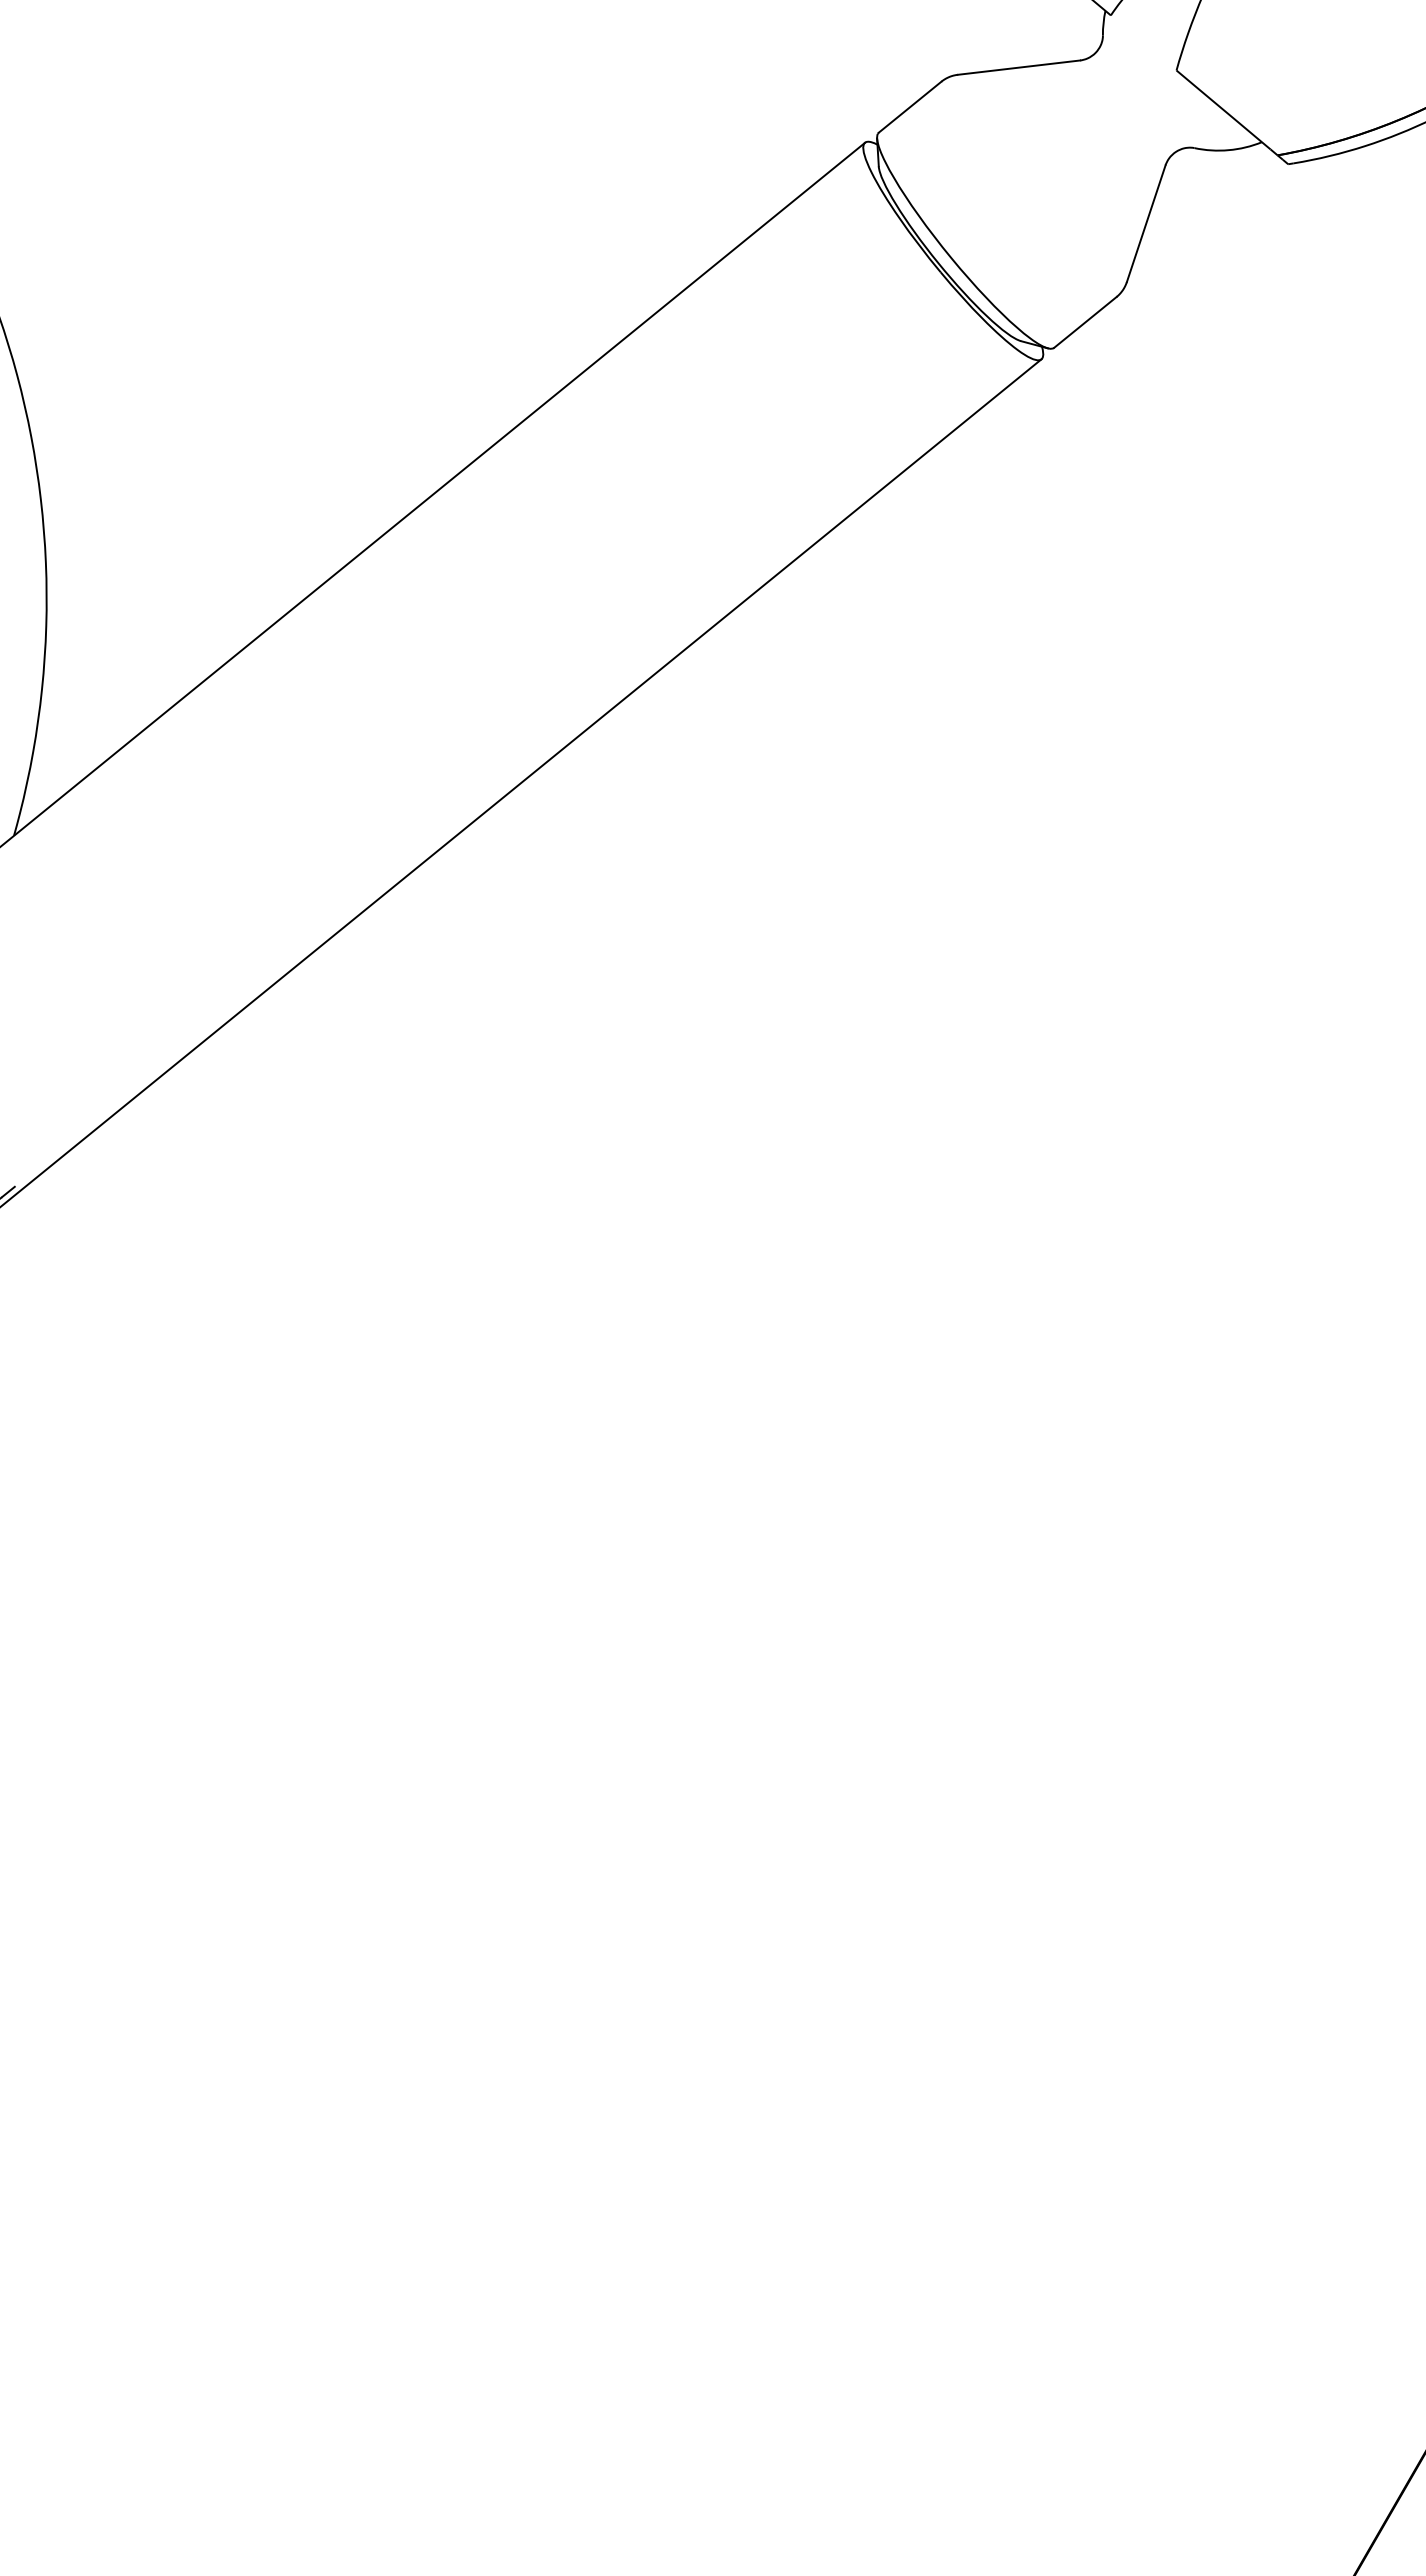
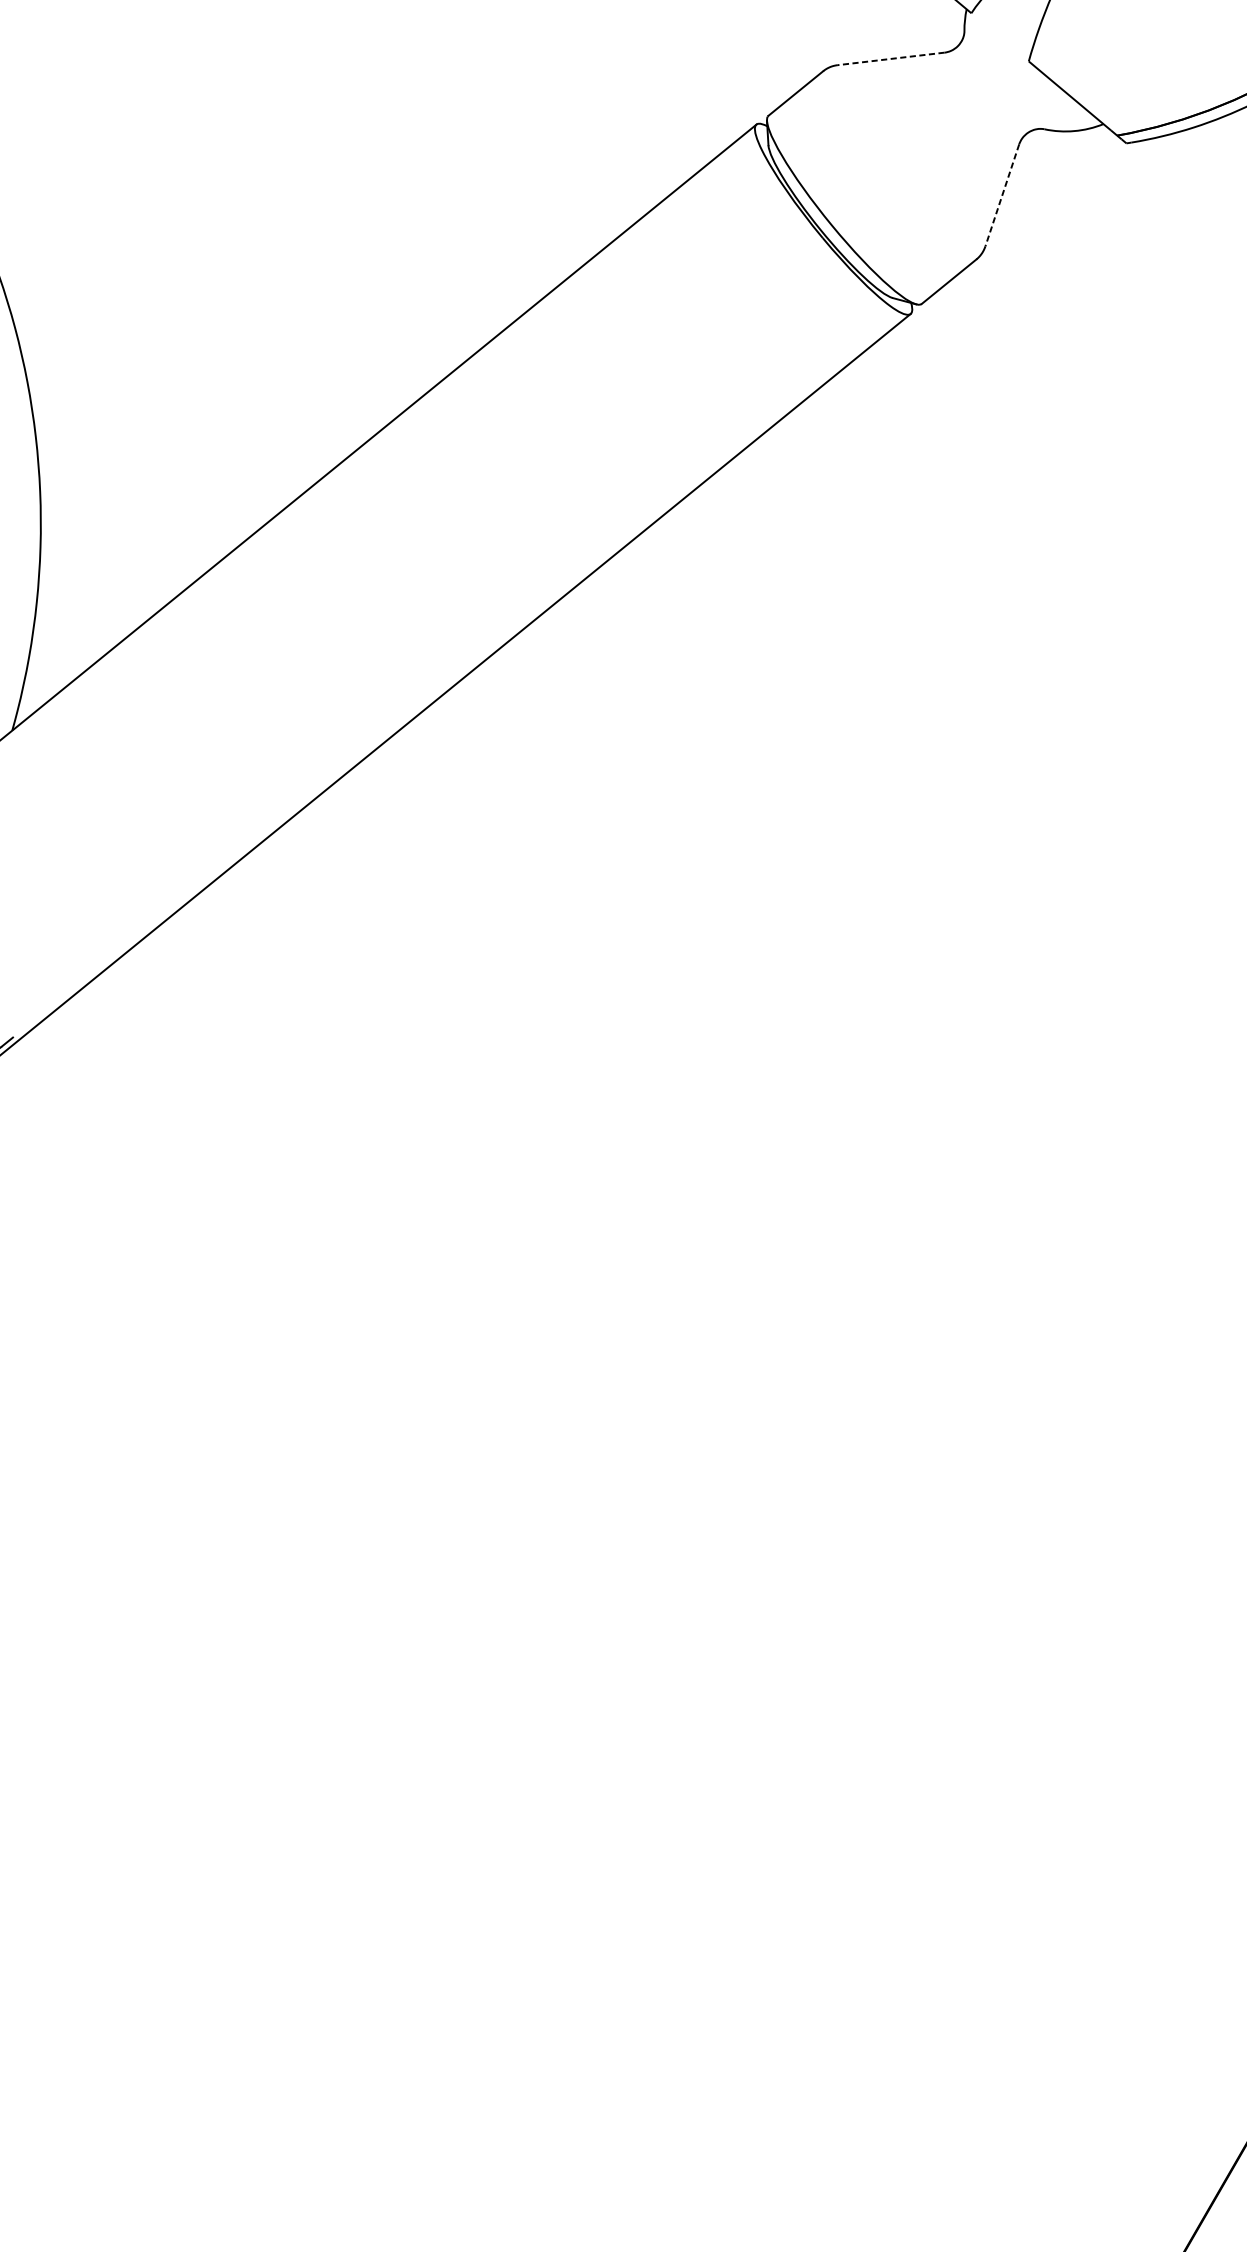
line: (1018, 67) -> (890, 58), solid -> dashed
line: (1146, 224) -> (1002, 196), solid -> dashed

